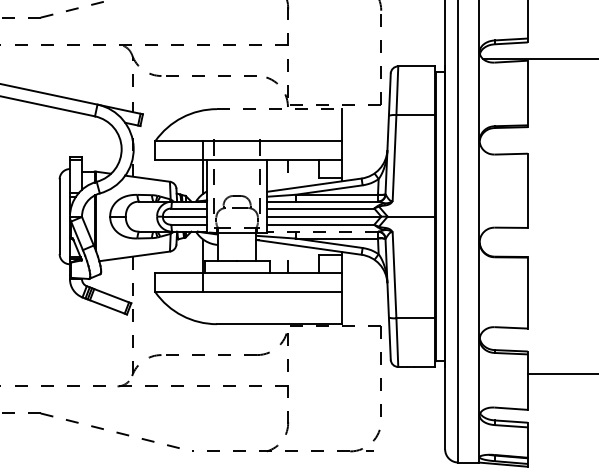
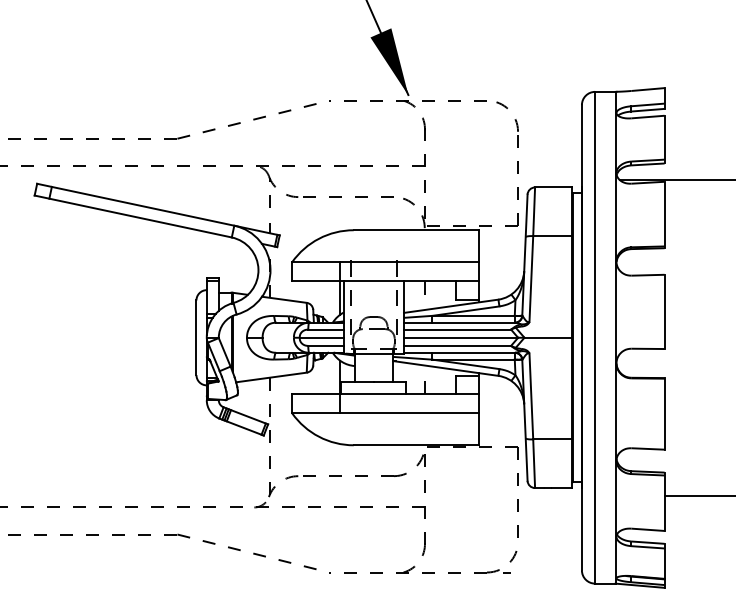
line: (279, 109) -> (416, 230), dashed -> solid
line: (322, 231) -> (459, 352), dashed -> solid

